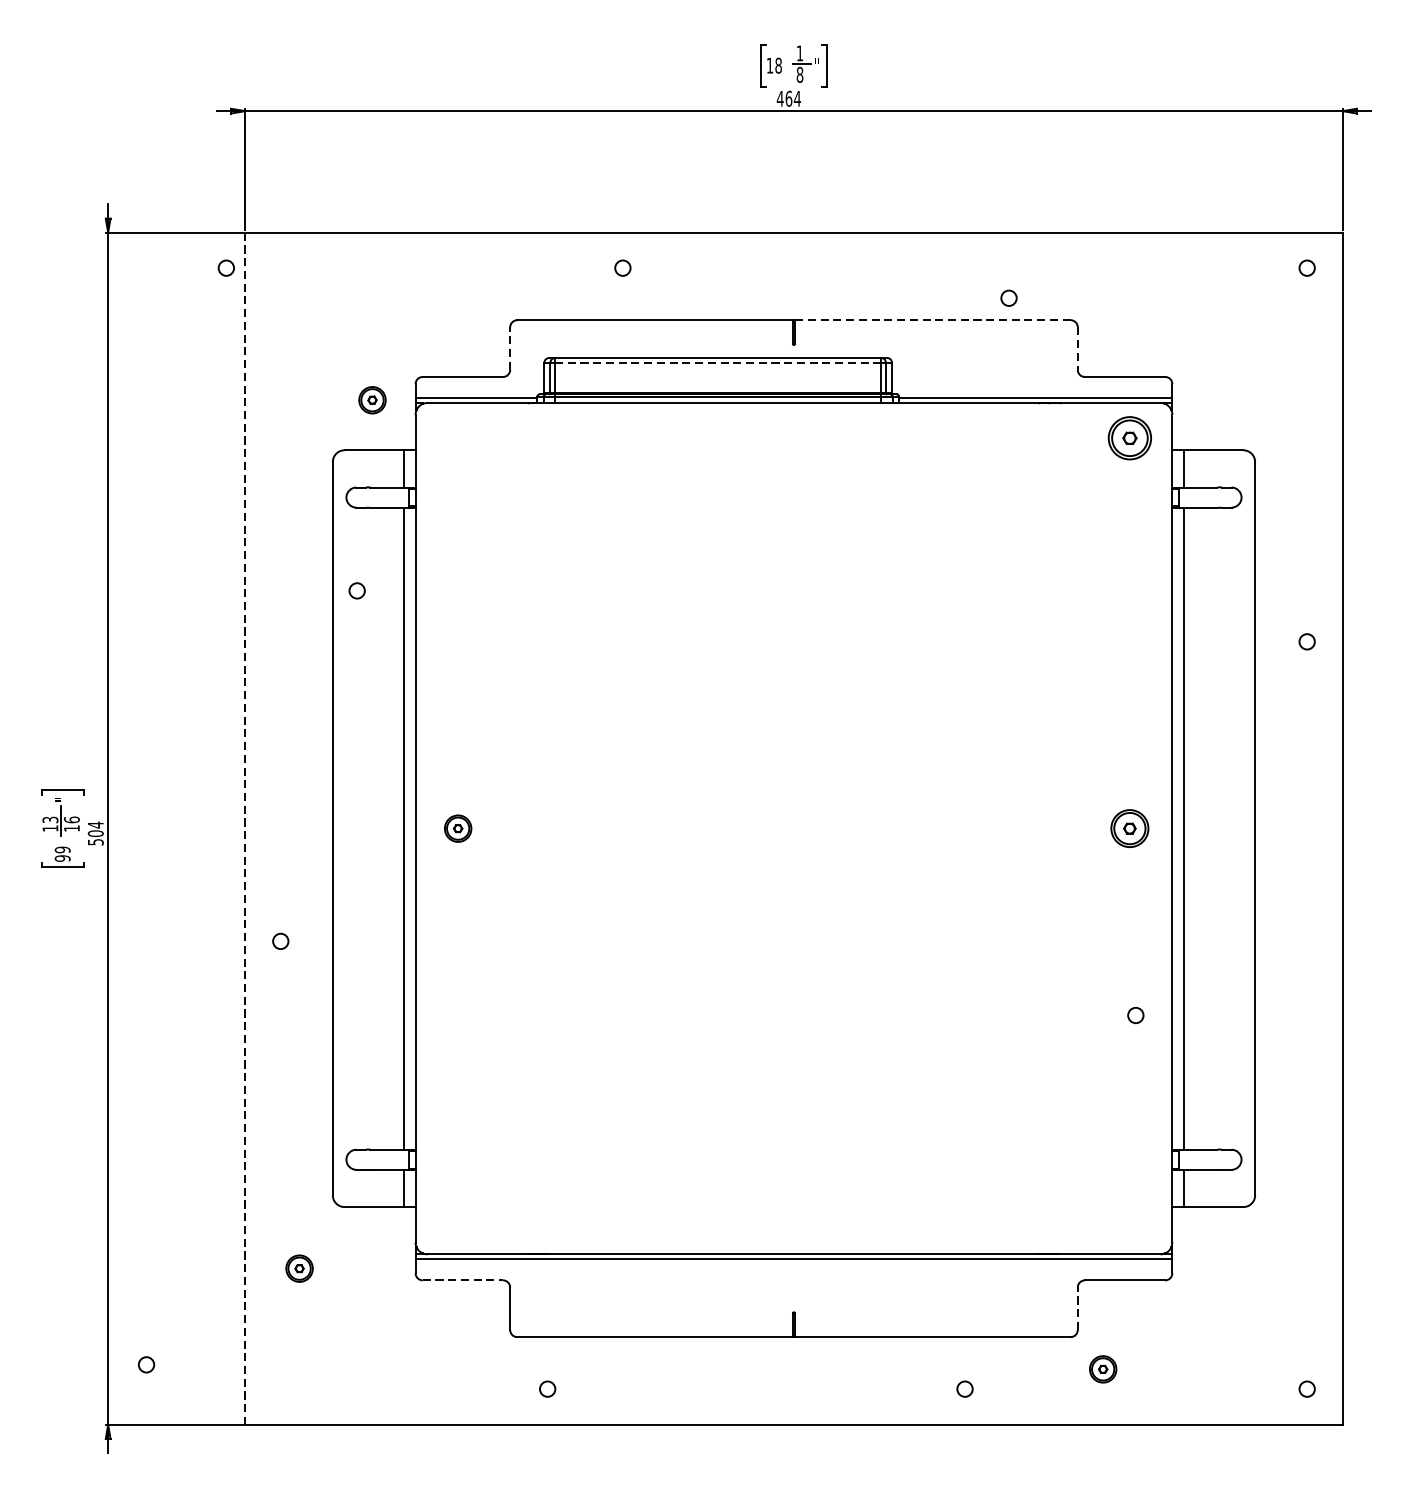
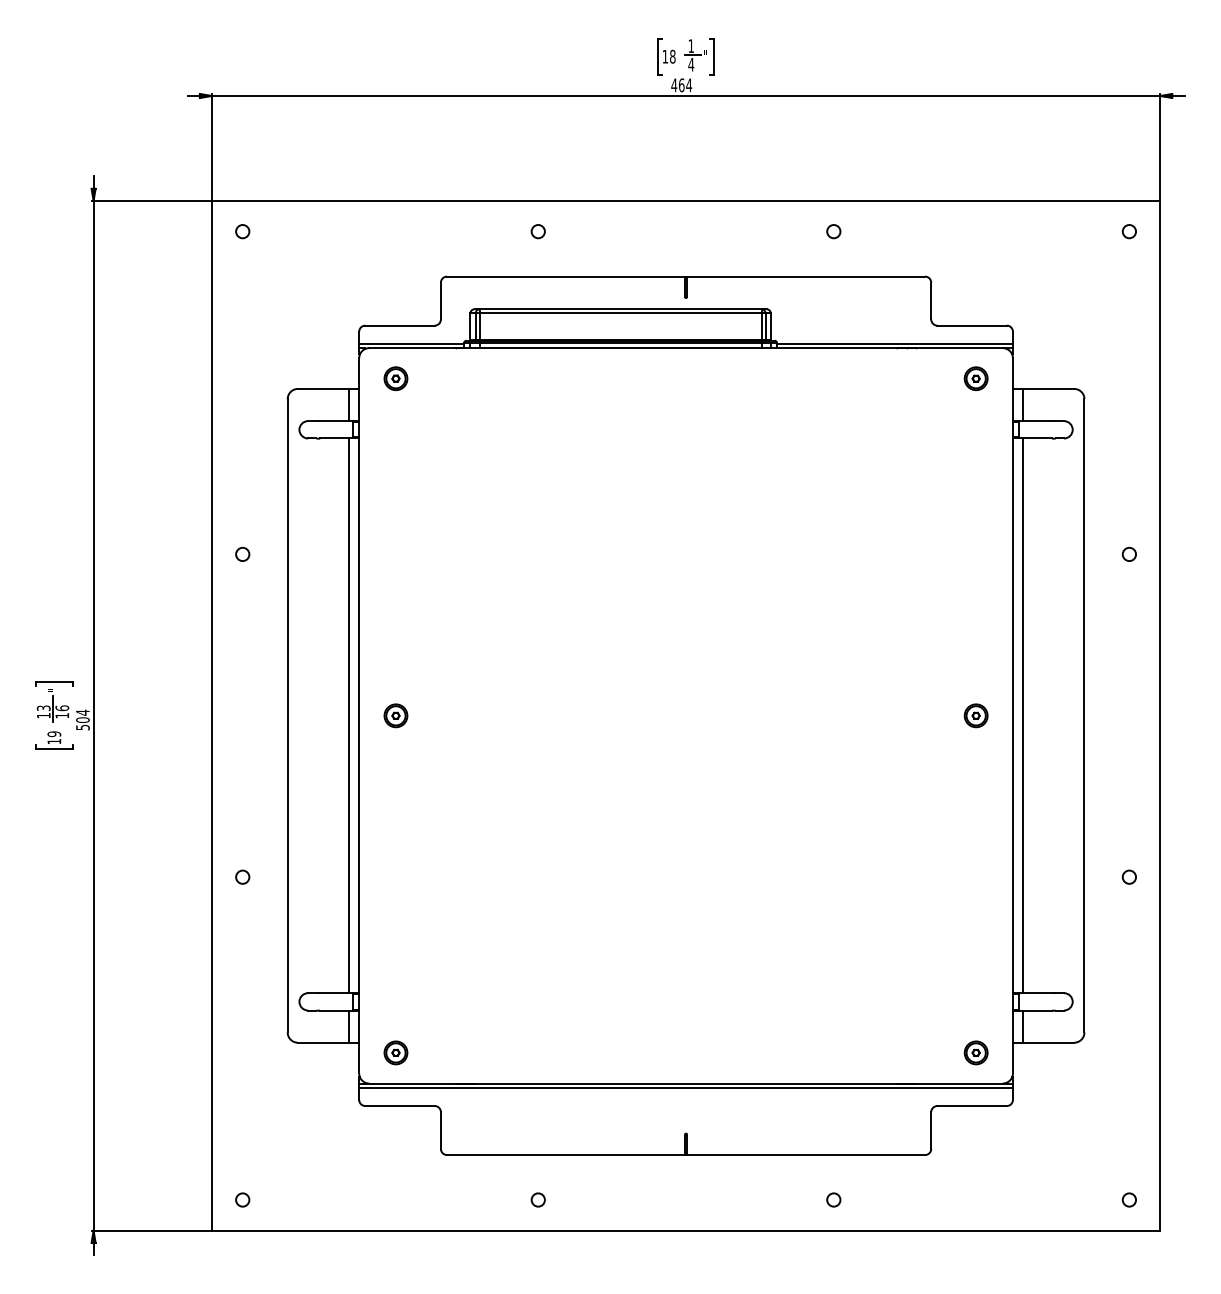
text: (800, 74) -> (691, 64), 8 -> 4
circle: (226, 268) -> (242, 231), moved
circle: (1008, 298) -> (833, 231), moved
line: (933, 320) -> (806, 276), dashed -> solid
line: (509, 347) -> (440, 300), dashed -> solid
line: (1078, 349) -> (931, 301), dashed -> solid
line: (718, 362) -> (620, 313), dashed -> solid
part: (371, 399) -> (395, 378), moved
part: (1129, 438) -> (975, 378), size x0.62
circle: (356, 589) -> (242, 553), moved
line: (245, 828) -> (212, 715), dashed -> solid
part: (1129, 828) -> (975, 715), size x0.71
text: (62, 858) -> (54, 741), 99 -> 19
circle: (280, 940) -> (242, 876), moved
circle: (1134, 1014) -> (1128, 876), moved
part: (299, 1268) -> (395, 1052), moved
line: (463, 1280) -> (400, 1106), dashed -> solid
line: (1078, 1308) -> (931, 1130), dashed -> solid
circle: (146, 1364) -> (242, 1199), moved
part: (1102, 1368) -> (975, 1052), moved
circle: (546, 1388) -> (537, 1199), moved

